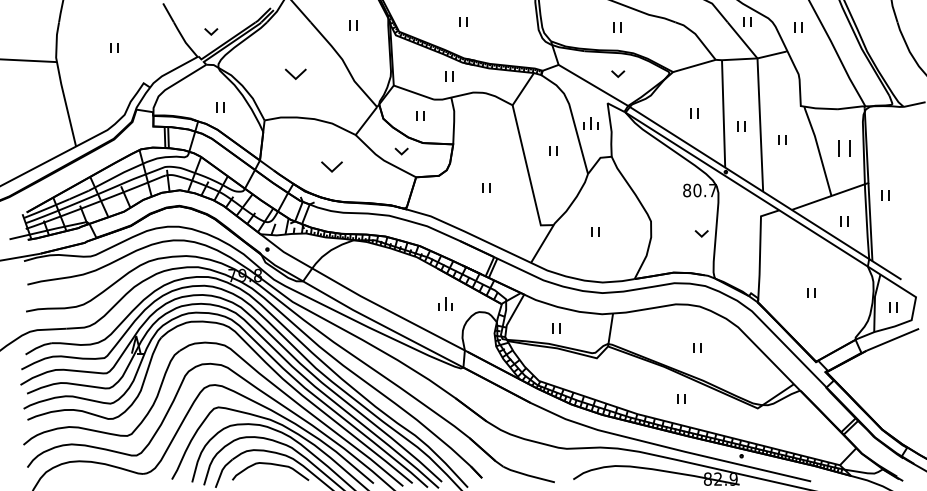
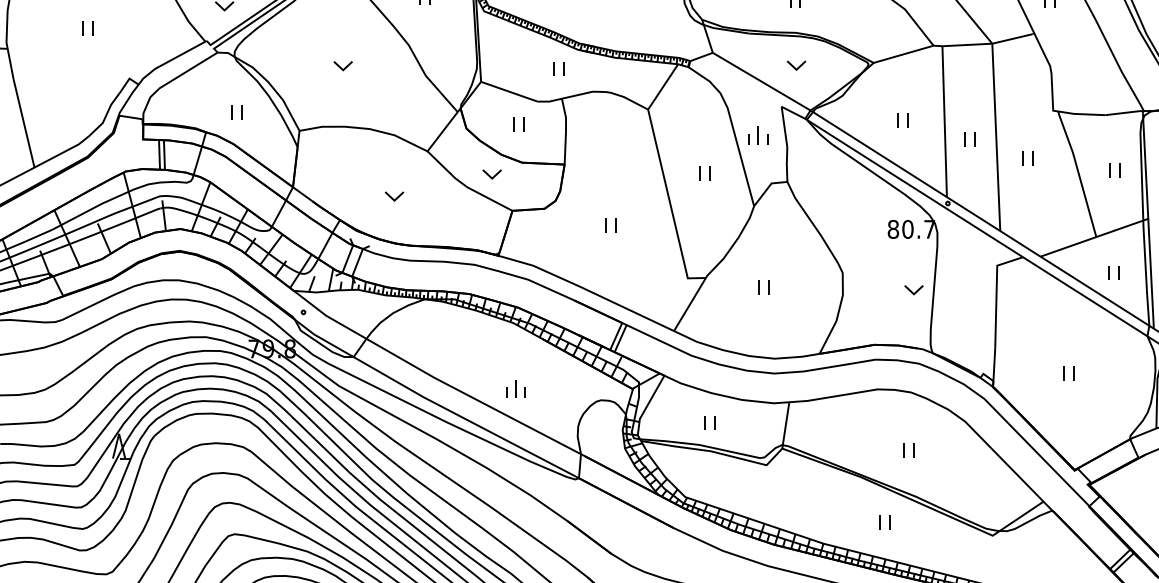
part: (295, 74) -> (342, 66), size x0.62
part: (844, 148) -> (1114, 170), size x0.62
part: (332, 167) -> (394, 197), size x0.62
part: (445, 303) -> (515, 388), moved

